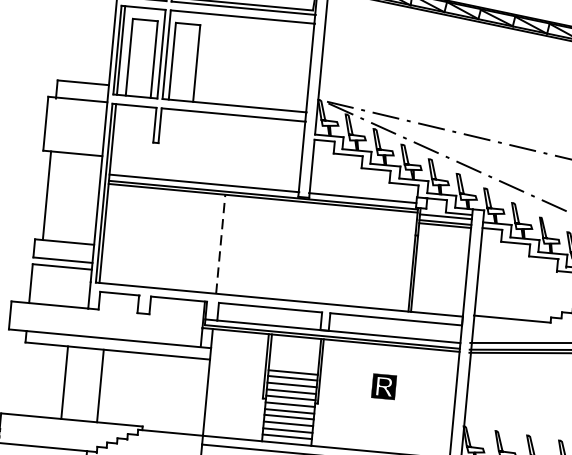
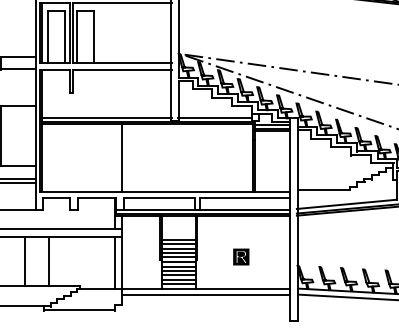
line: (220, 243) -> (121, 157), dashed -> solid
part: (384, 386) -> (241, 256), moved
line: (195, 396) -> (114, 262), added

